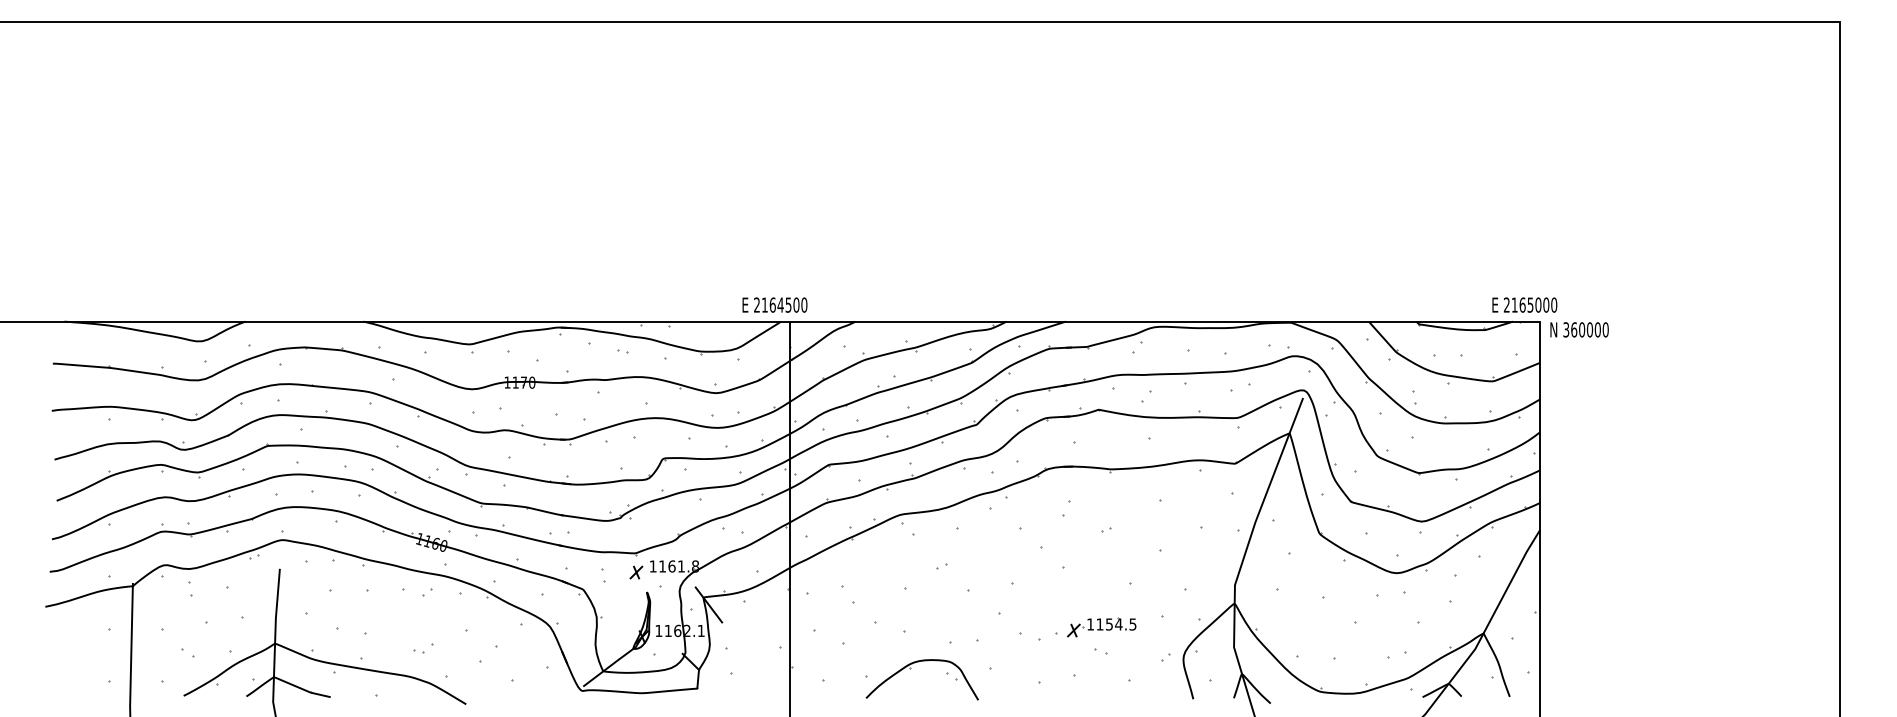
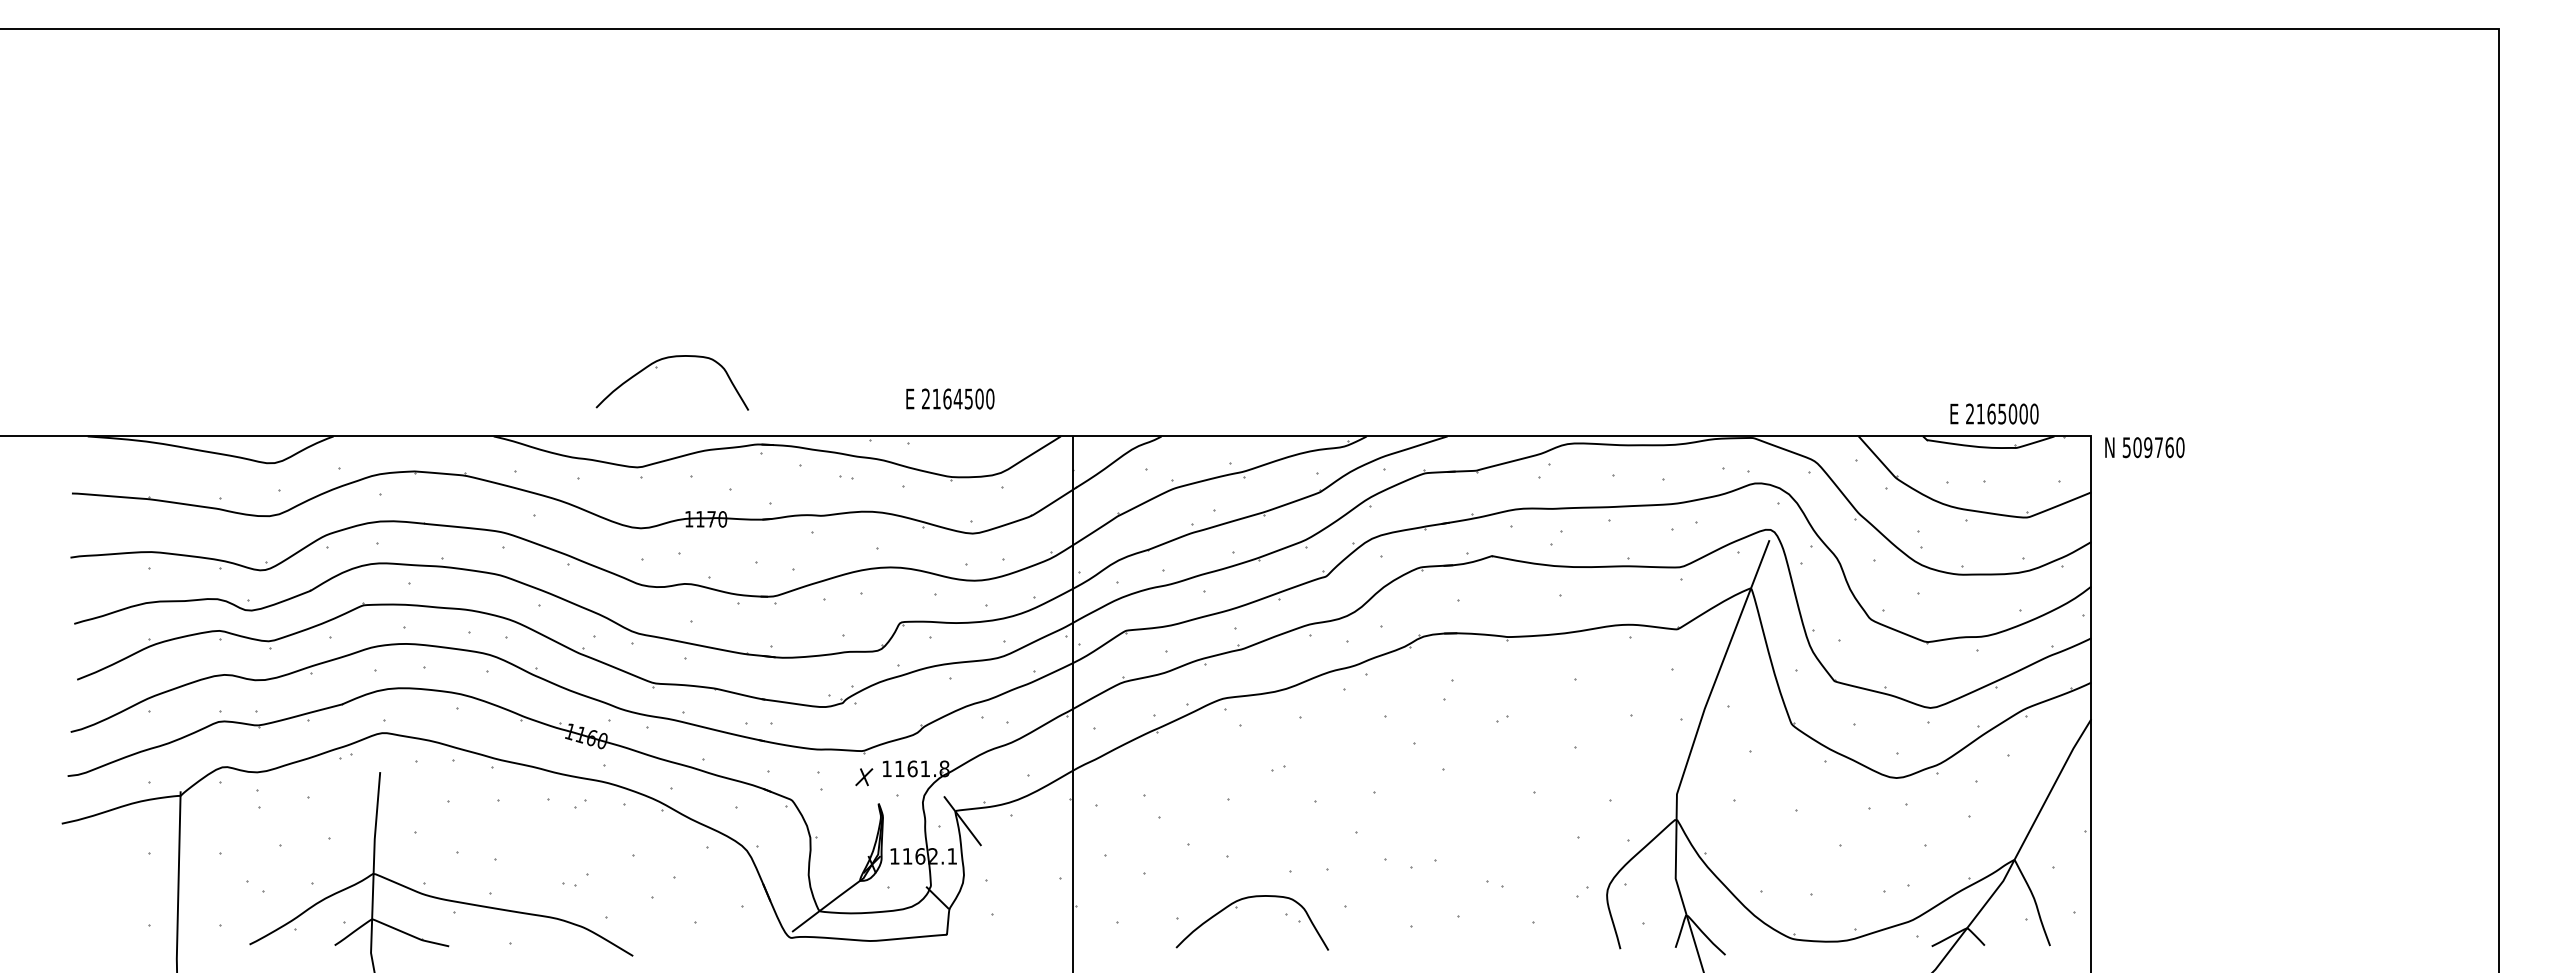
part: (484, 270) -> (657, 367), added
text: (775, 304) -> (950, 398), moved
text: (1524, 304) -> (1994, 413), moved
text: (1582, 329) -> (2148, 447), 360000 -> 509760
part: (1102, 627) -> (1496, 851), removed

